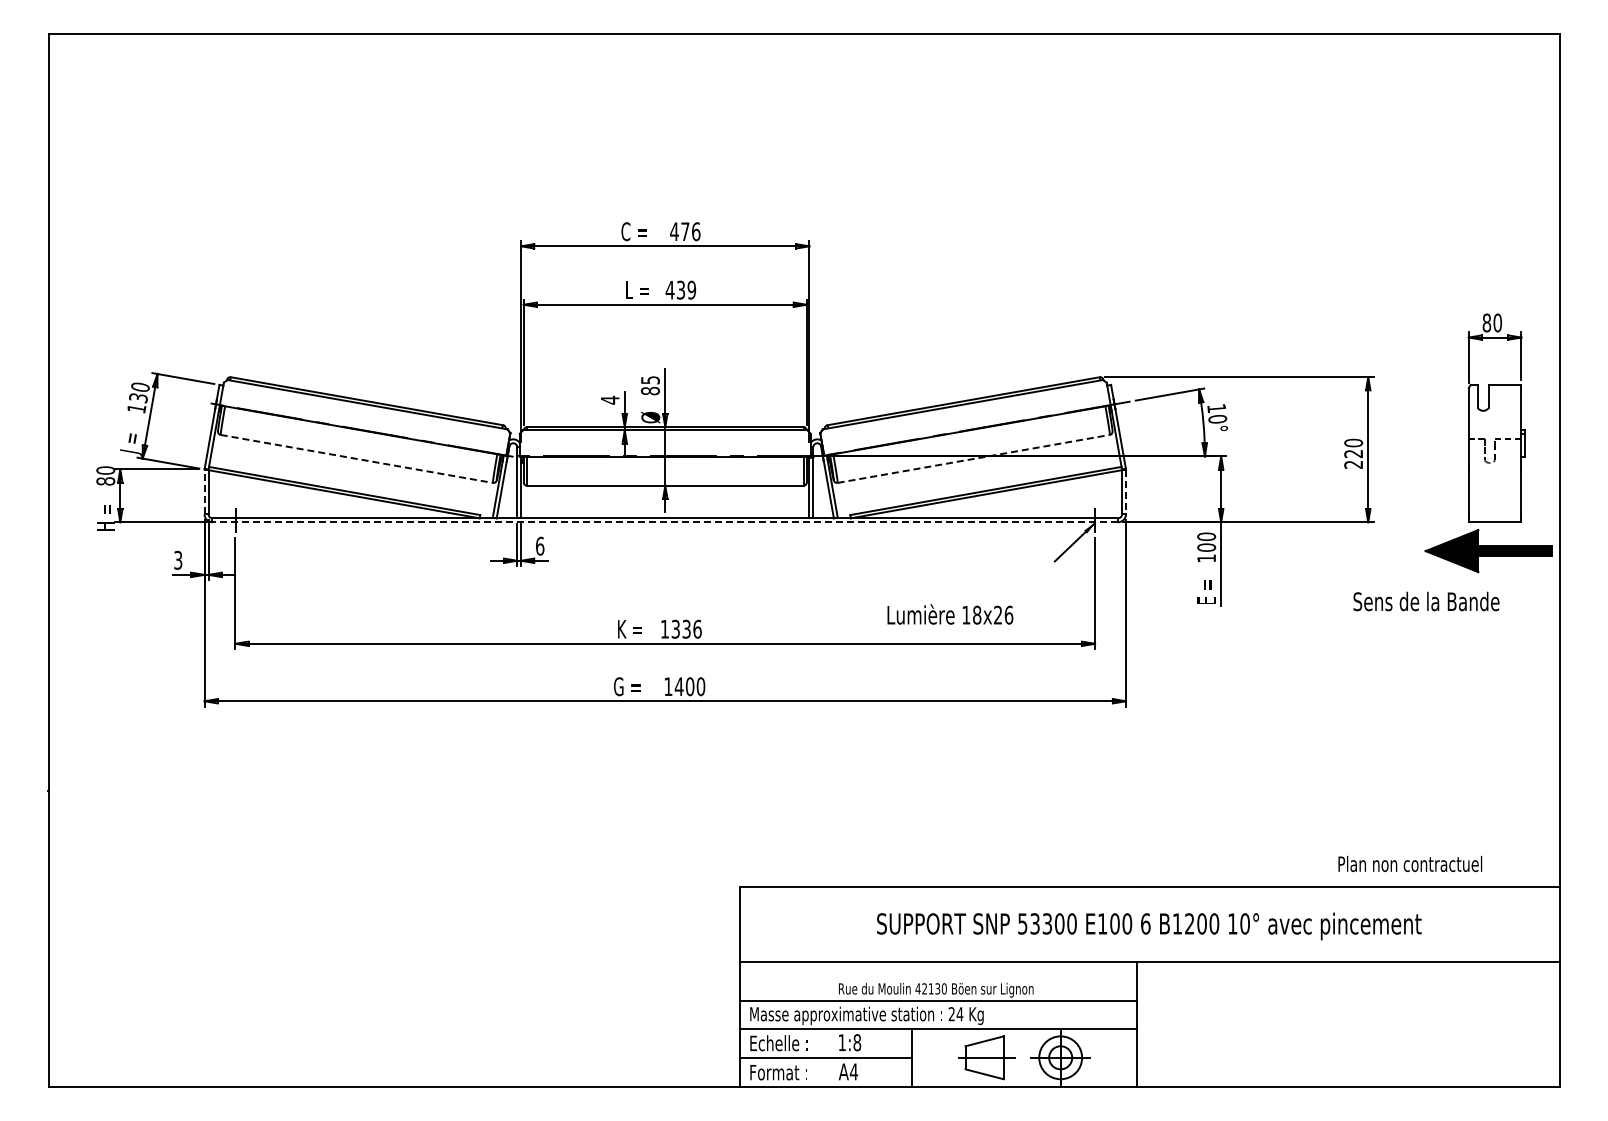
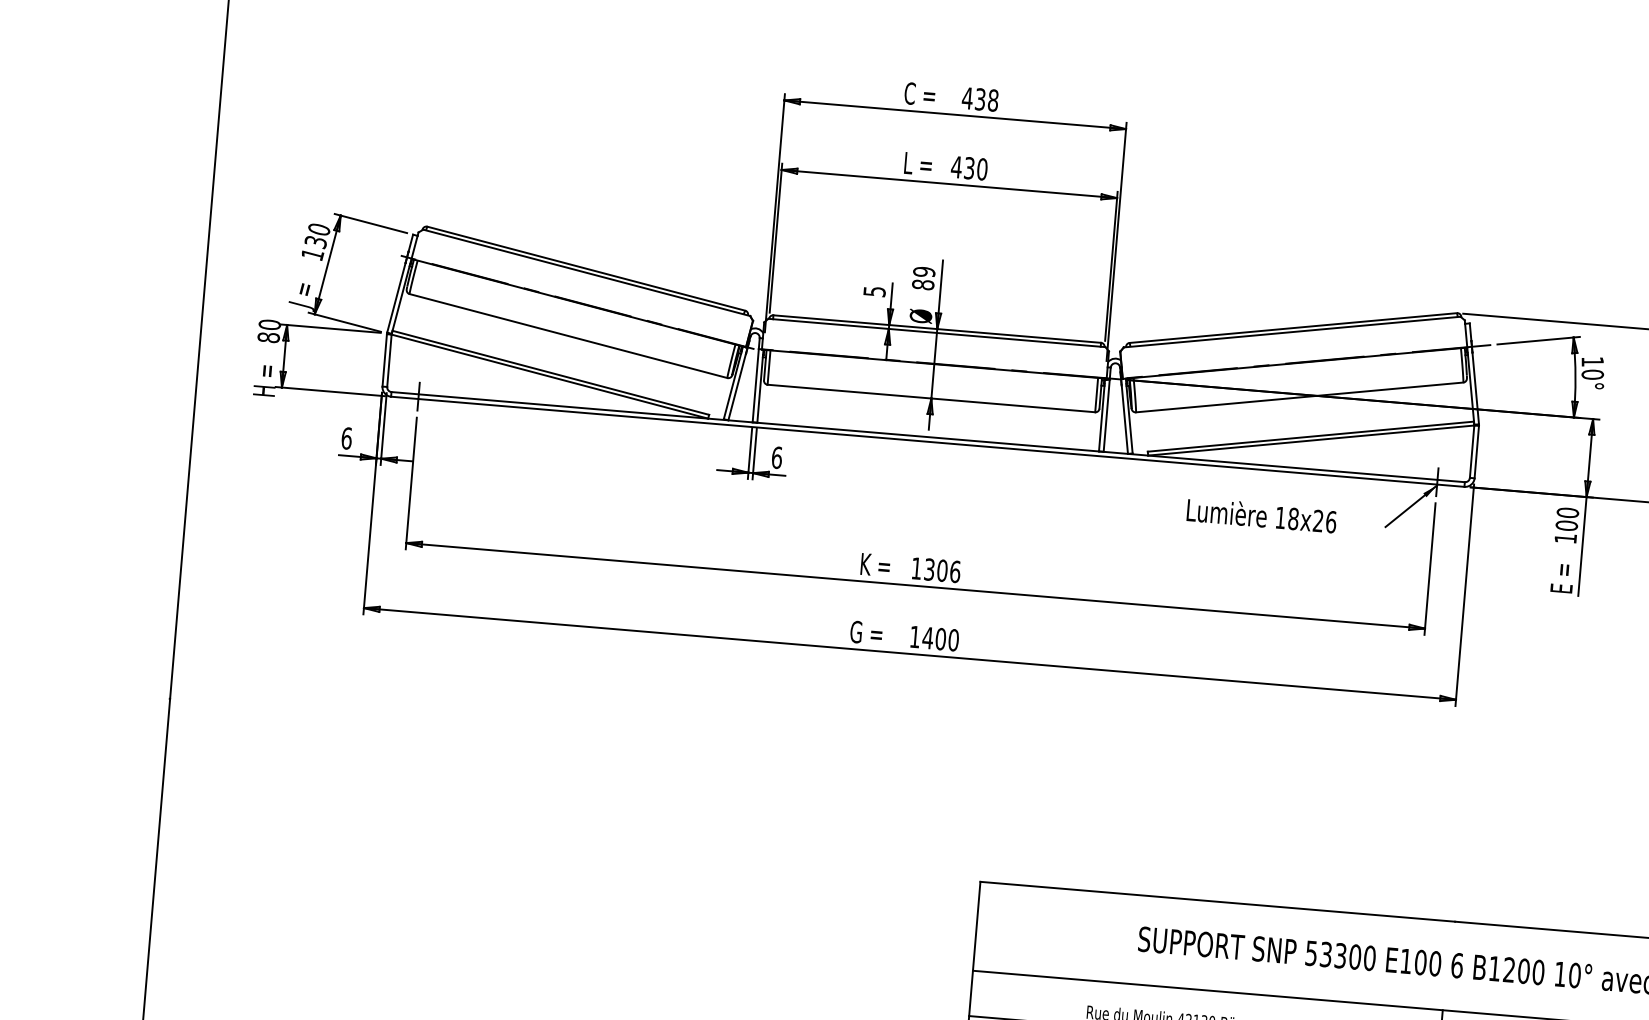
text: (690, 231) -> (986, 99), 476 -> 438
text: (691, 290) -> (981, 169), 439 -> 430
text: (650, 380) -> (924, 272), 85 -> 89
text: (610, 399) -> (875, 290), 4 -> 5
line: (974, 458) -> (1300, 397), dashed -> solid
line: (357, 459) -> (569, 336), dashed -> solid
line: (204, 491) -> (384, 359), dashed -> solid
line: (1126, 492) -> (1477, 452), dashed -> solid
line: (665, 522) -> (927, 442), dashed -> solid
text: (178, 559) -> (347, 437), 3 -> 6
text: (950, 614) -> (1261, 515), moved
text: (686, 628) -> (942, 569), 1336 -> 1306

